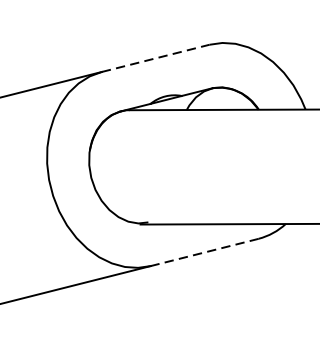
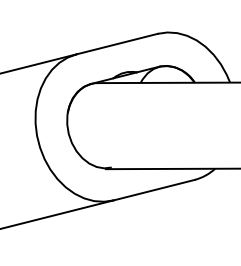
line: (156, 58) -> (117, 44), dashed -> solid
line: (205, 252) -> (154, 190), dashed -> solid

